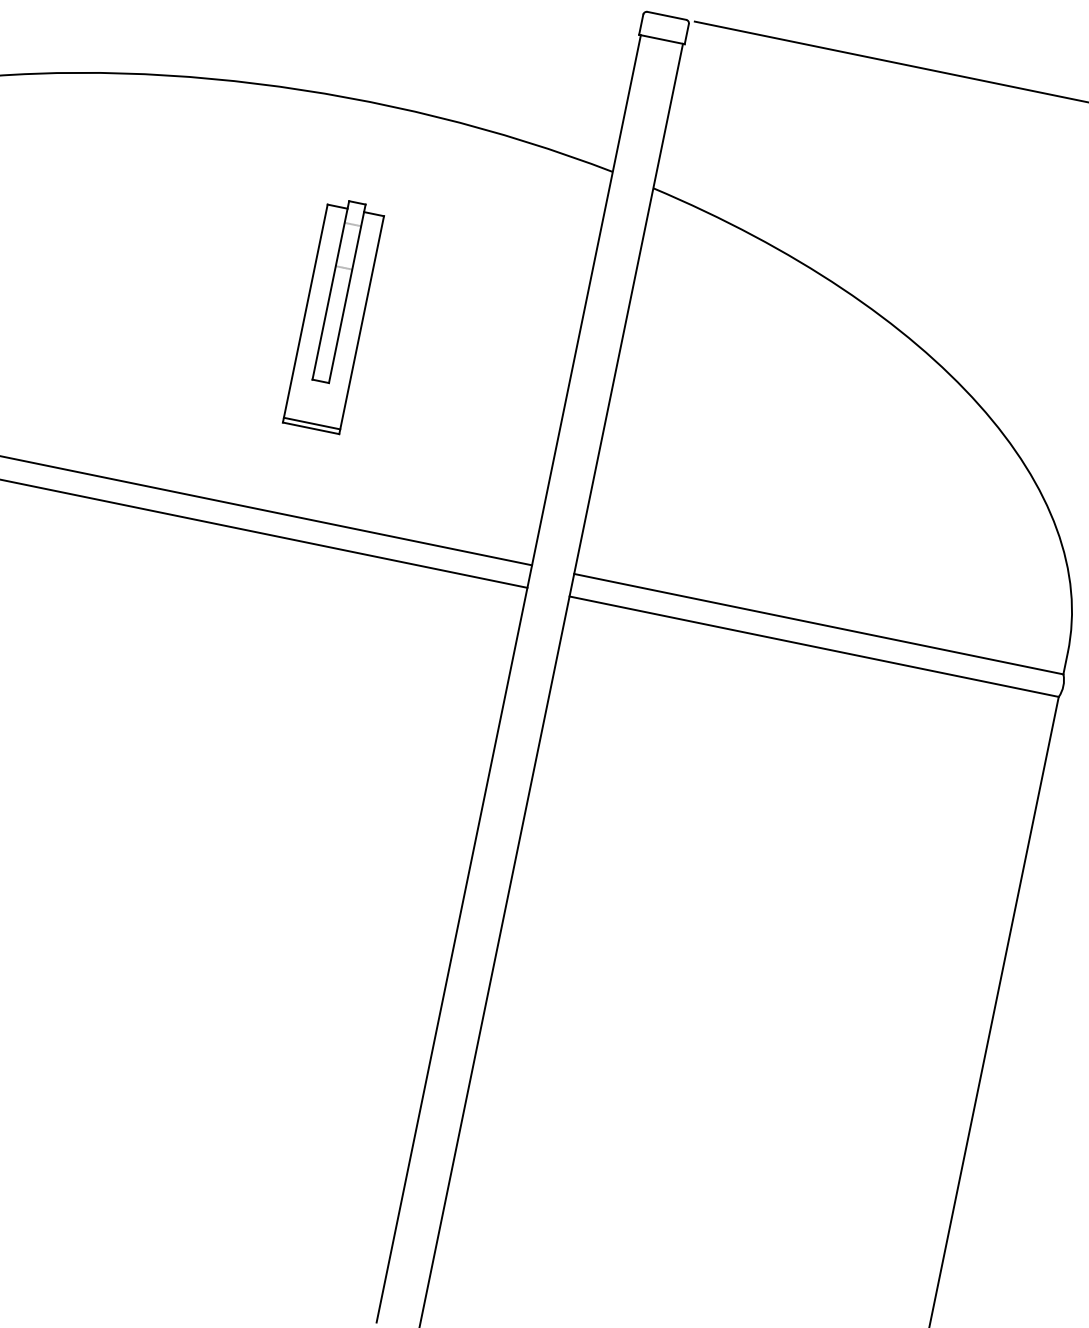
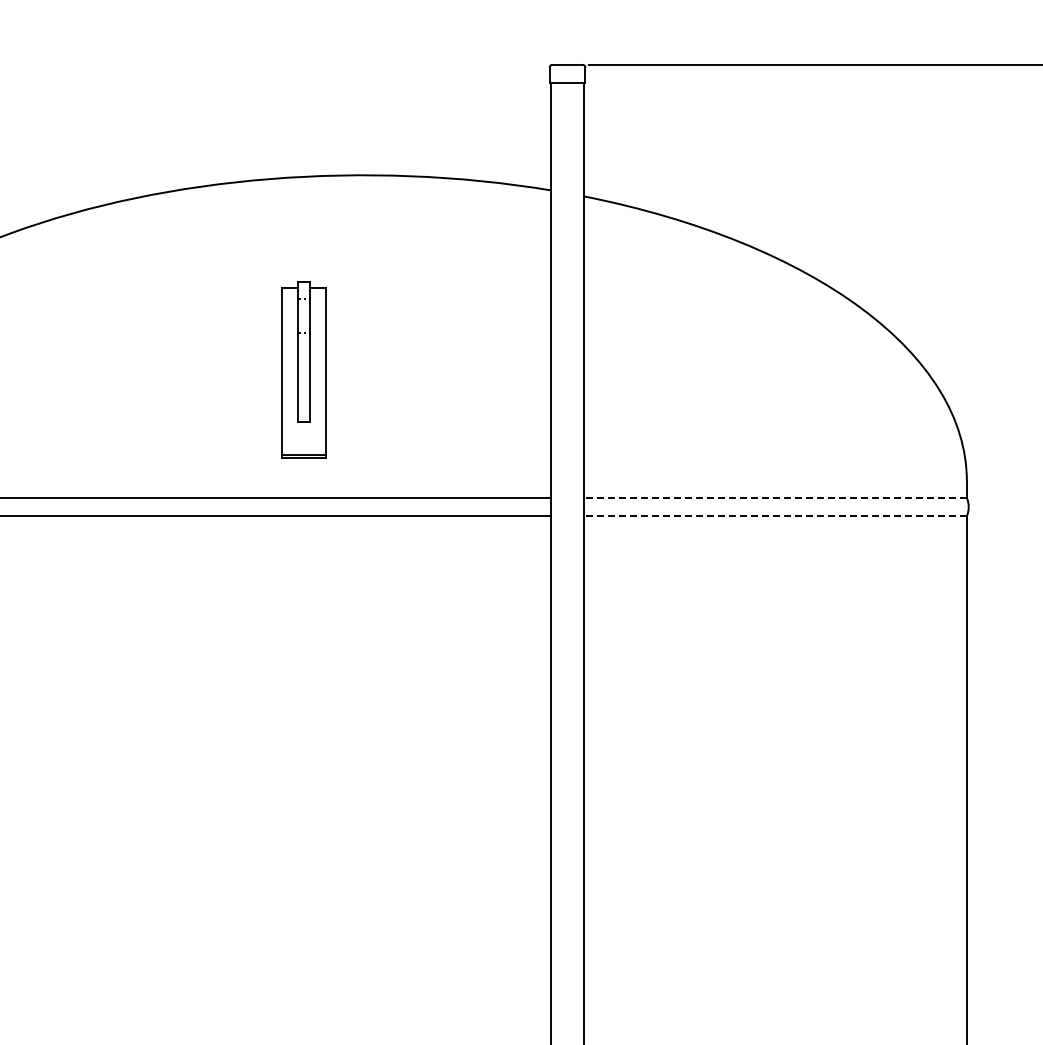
part: (333, 314) -> (303, 369), moved
line: (817, 624) -> (774, 498), solid -> dashed
line: (813, 645) -> (774, 515), solid -> dashed

